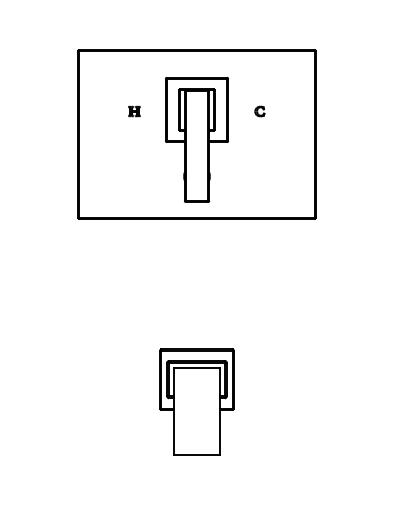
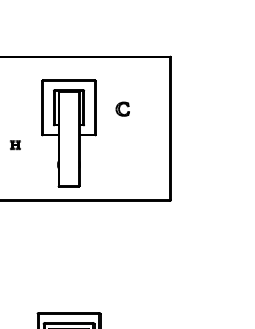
part: (134, 111) -> (15, 145), moved
part: (259, 111) -> (122, 109), size x1.6

